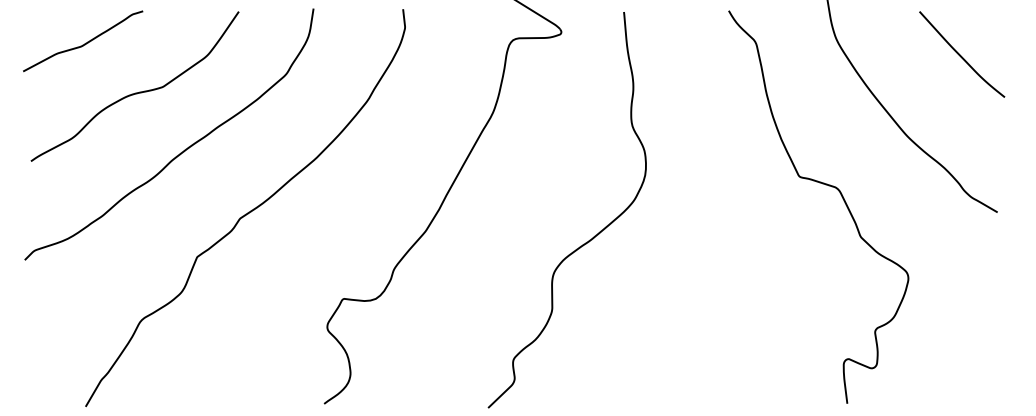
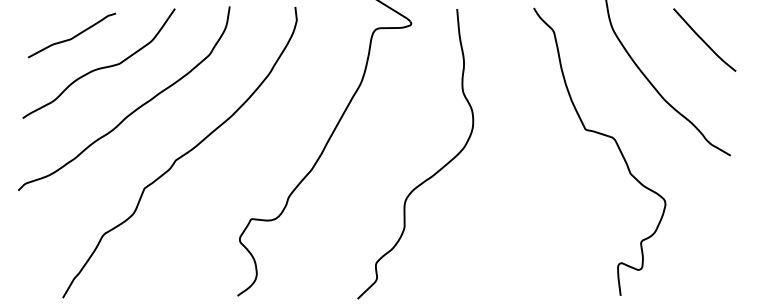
curve: (84, 43) -> (72, 37), moved

